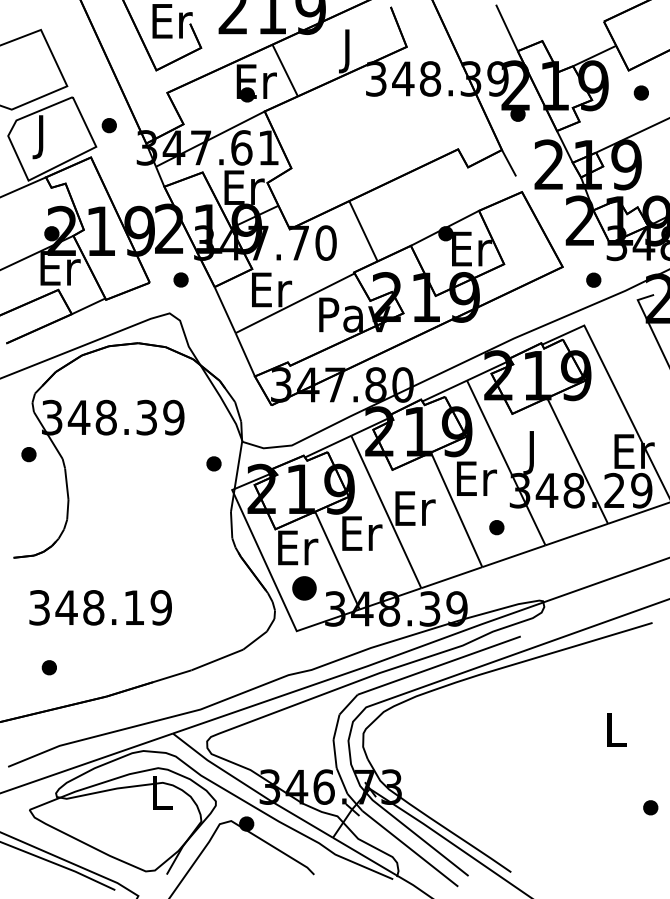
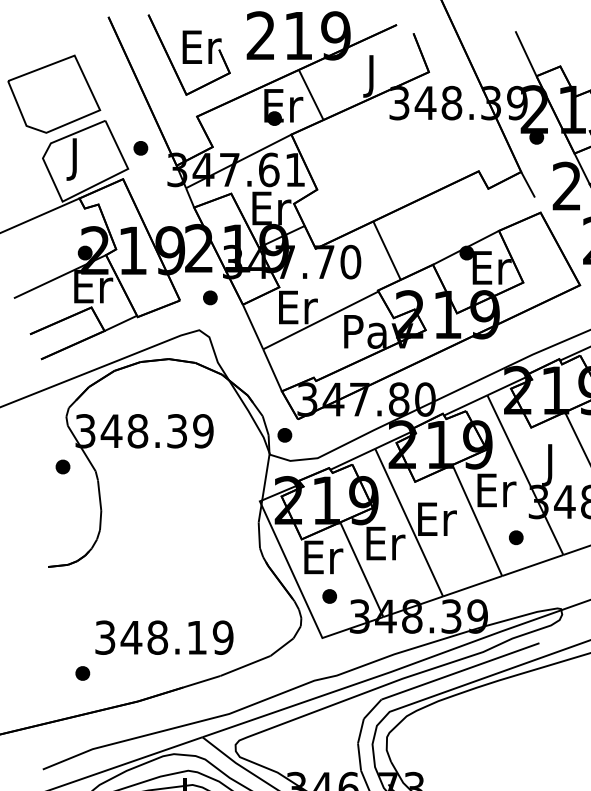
part: (213, 463) -> (284, 434), moved
part: (303, 587) -> (328, 595), size x0.62
text: (100, 607) -> (164, 637), moved

